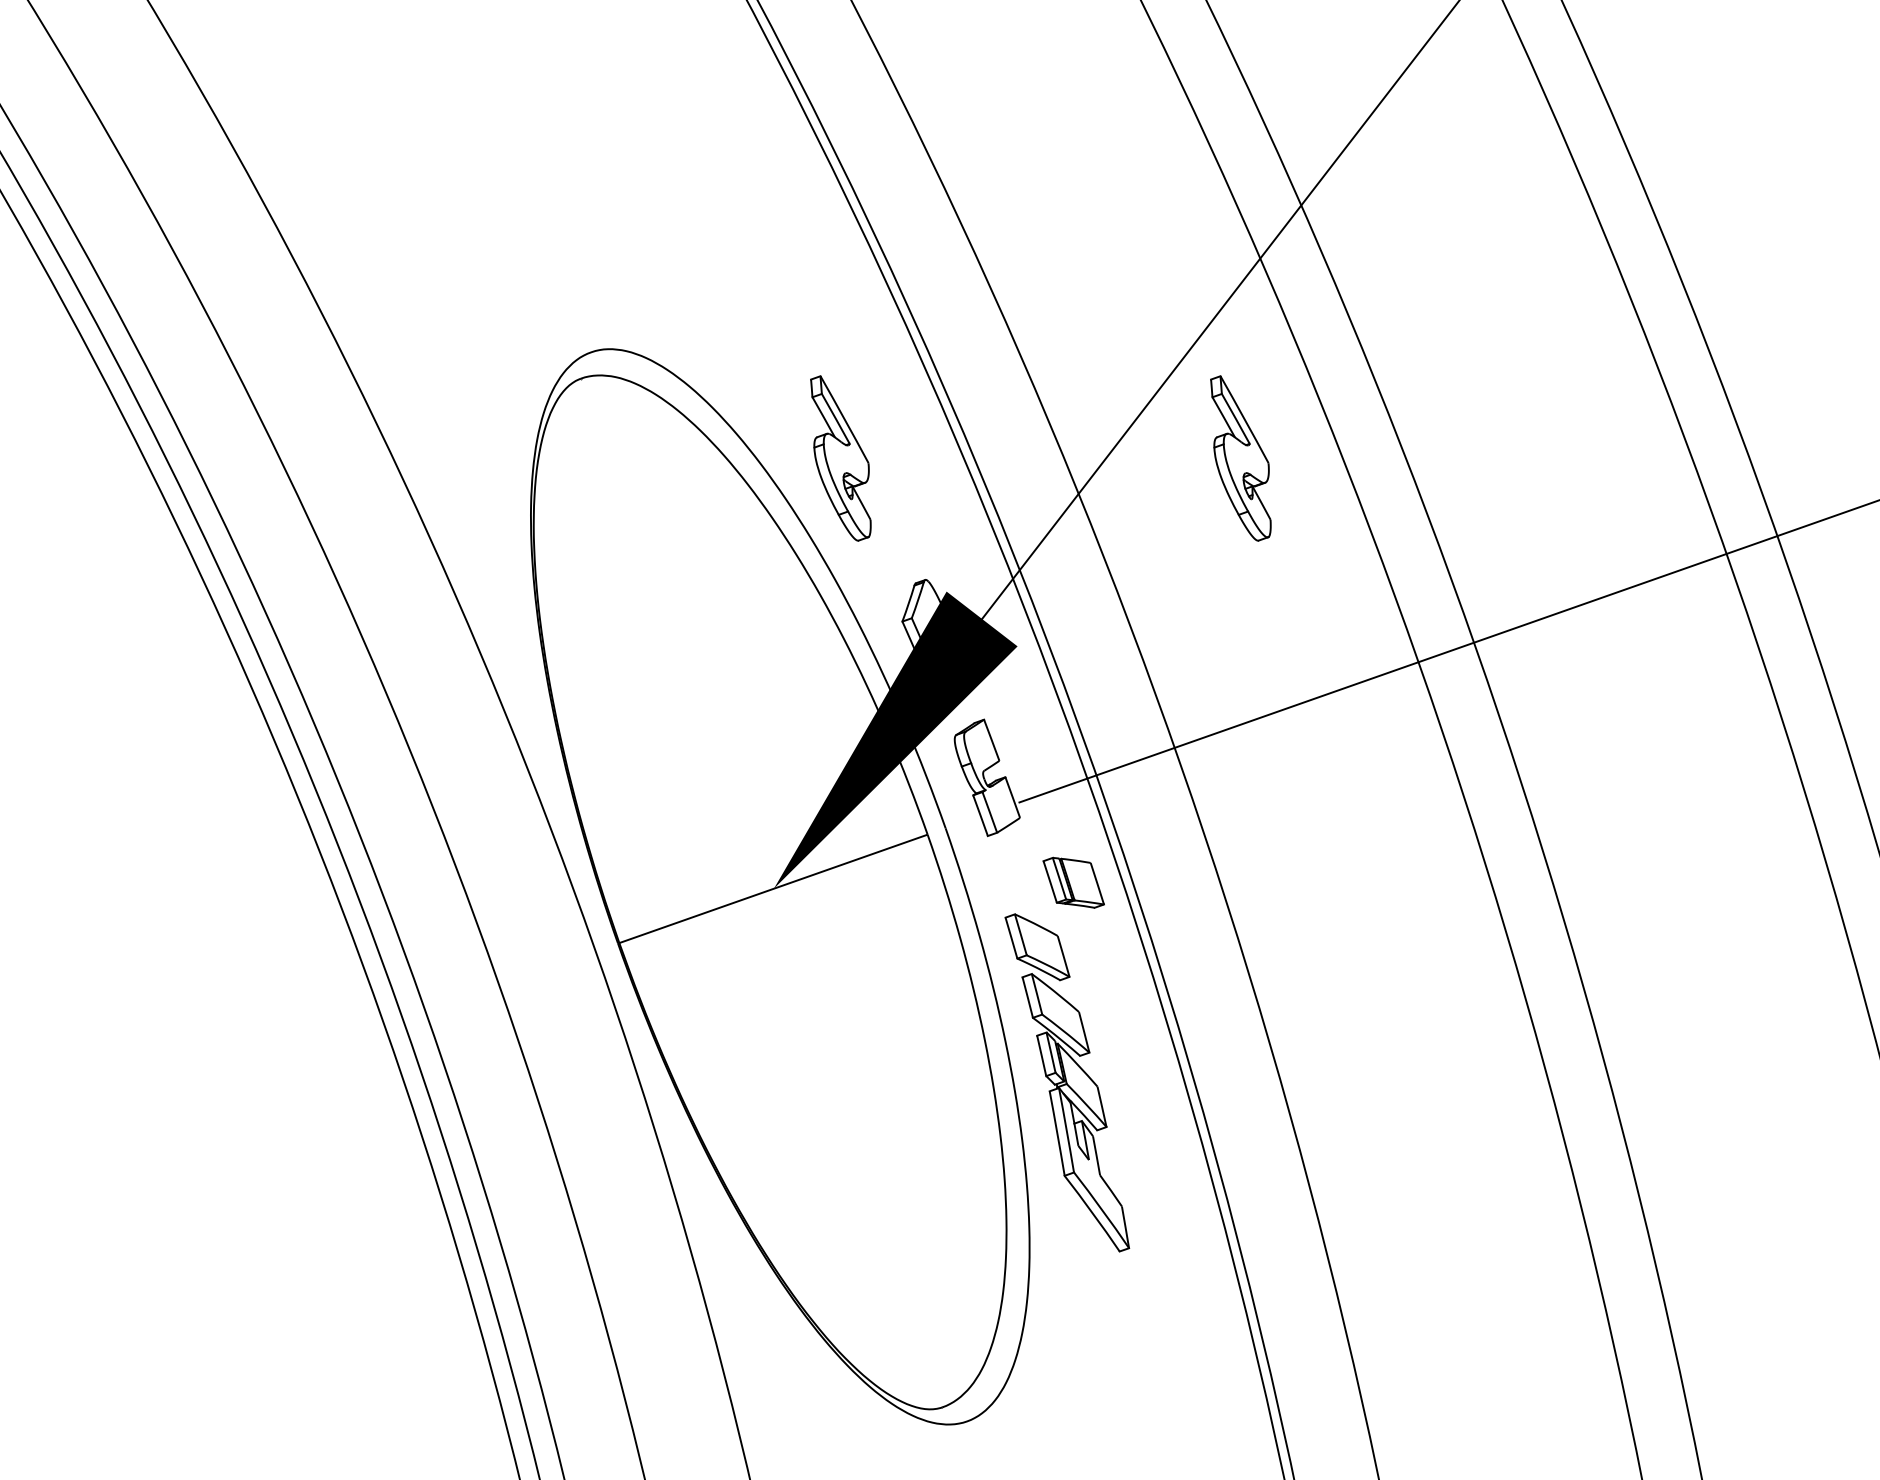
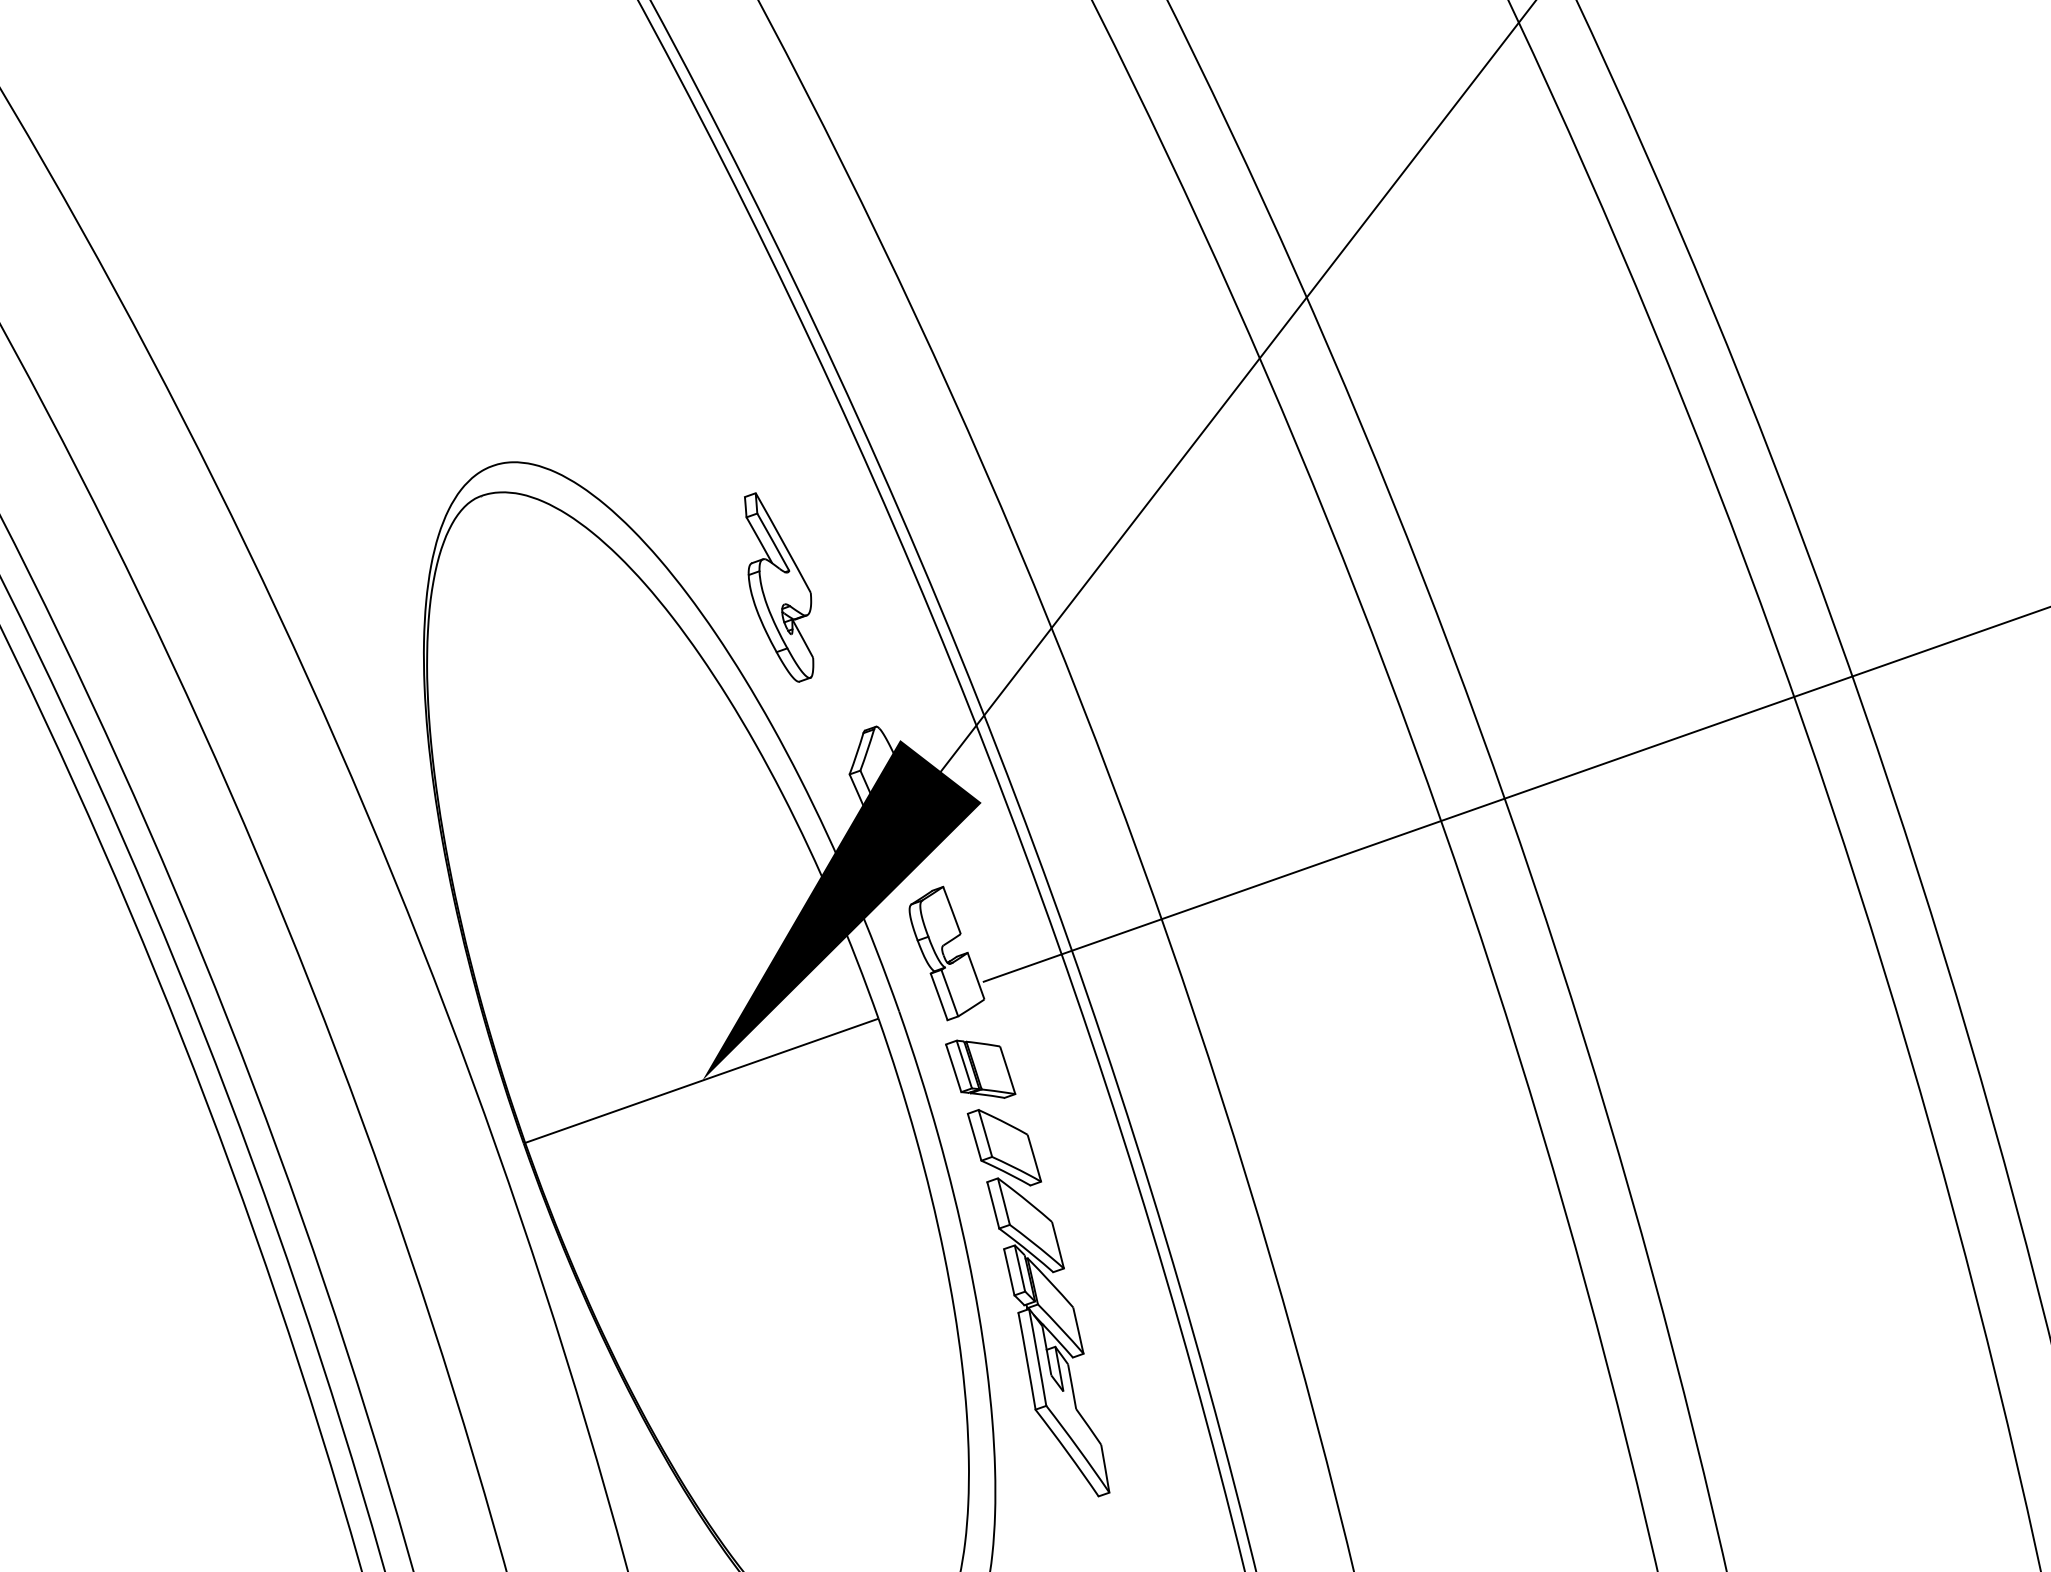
part: (1240, 458) -> (1237, 587), removed
part: (1073, 882) -> (980, 1068), moved

